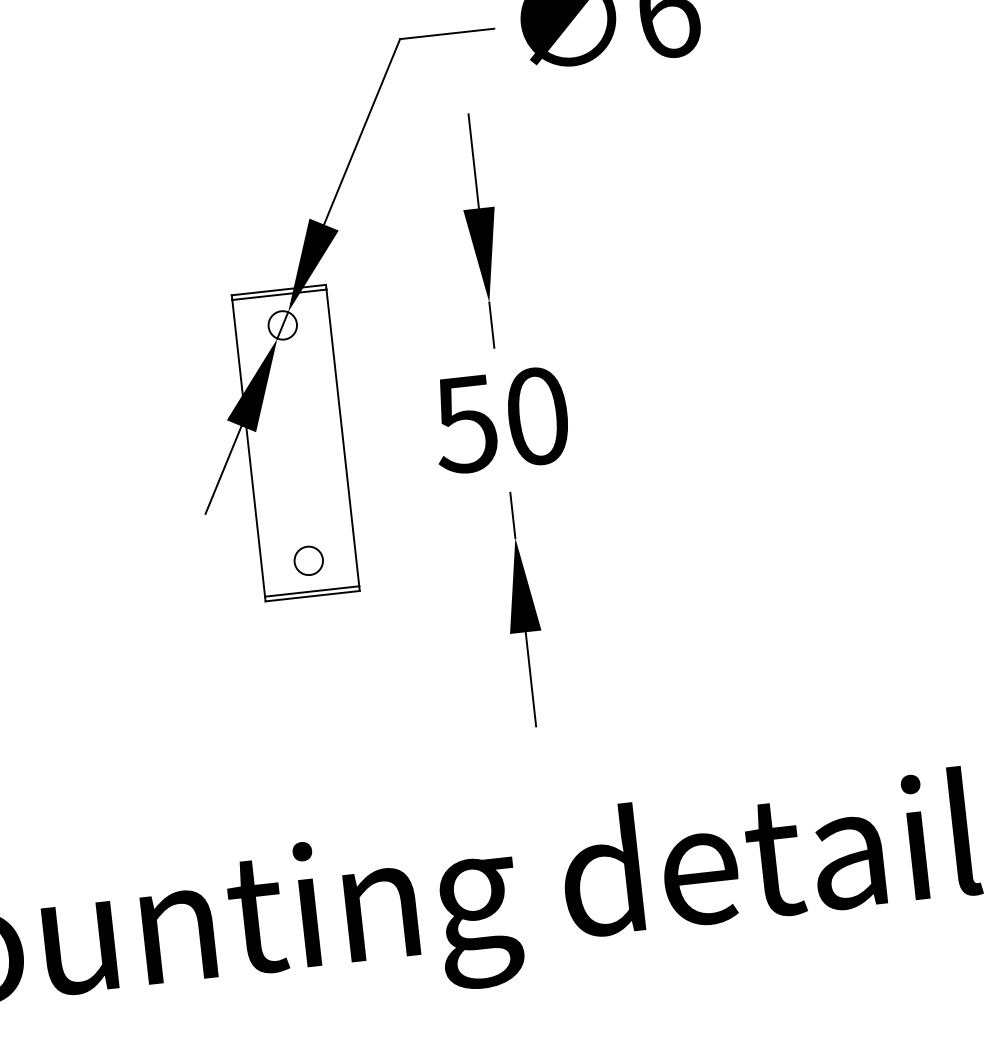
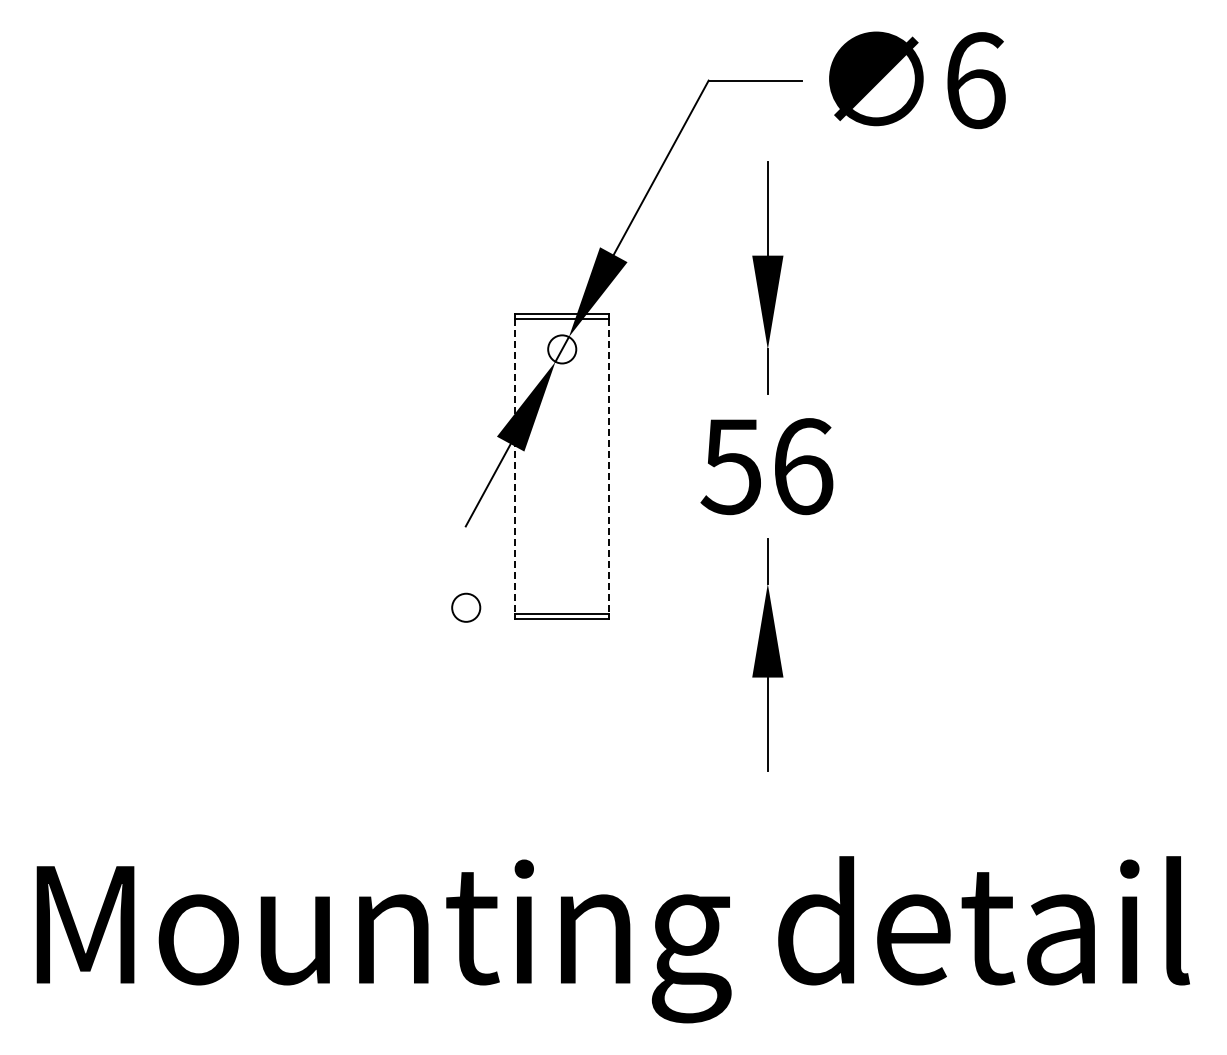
text: (538, 416) -> (803, 466), 50 -> 56
line: (343, 437) -> (609, 466), solid -> dashed
line: (248, 448) -> (515, 466), solid -> dashed
circle: (309, 560) -> (466, 607), moved

